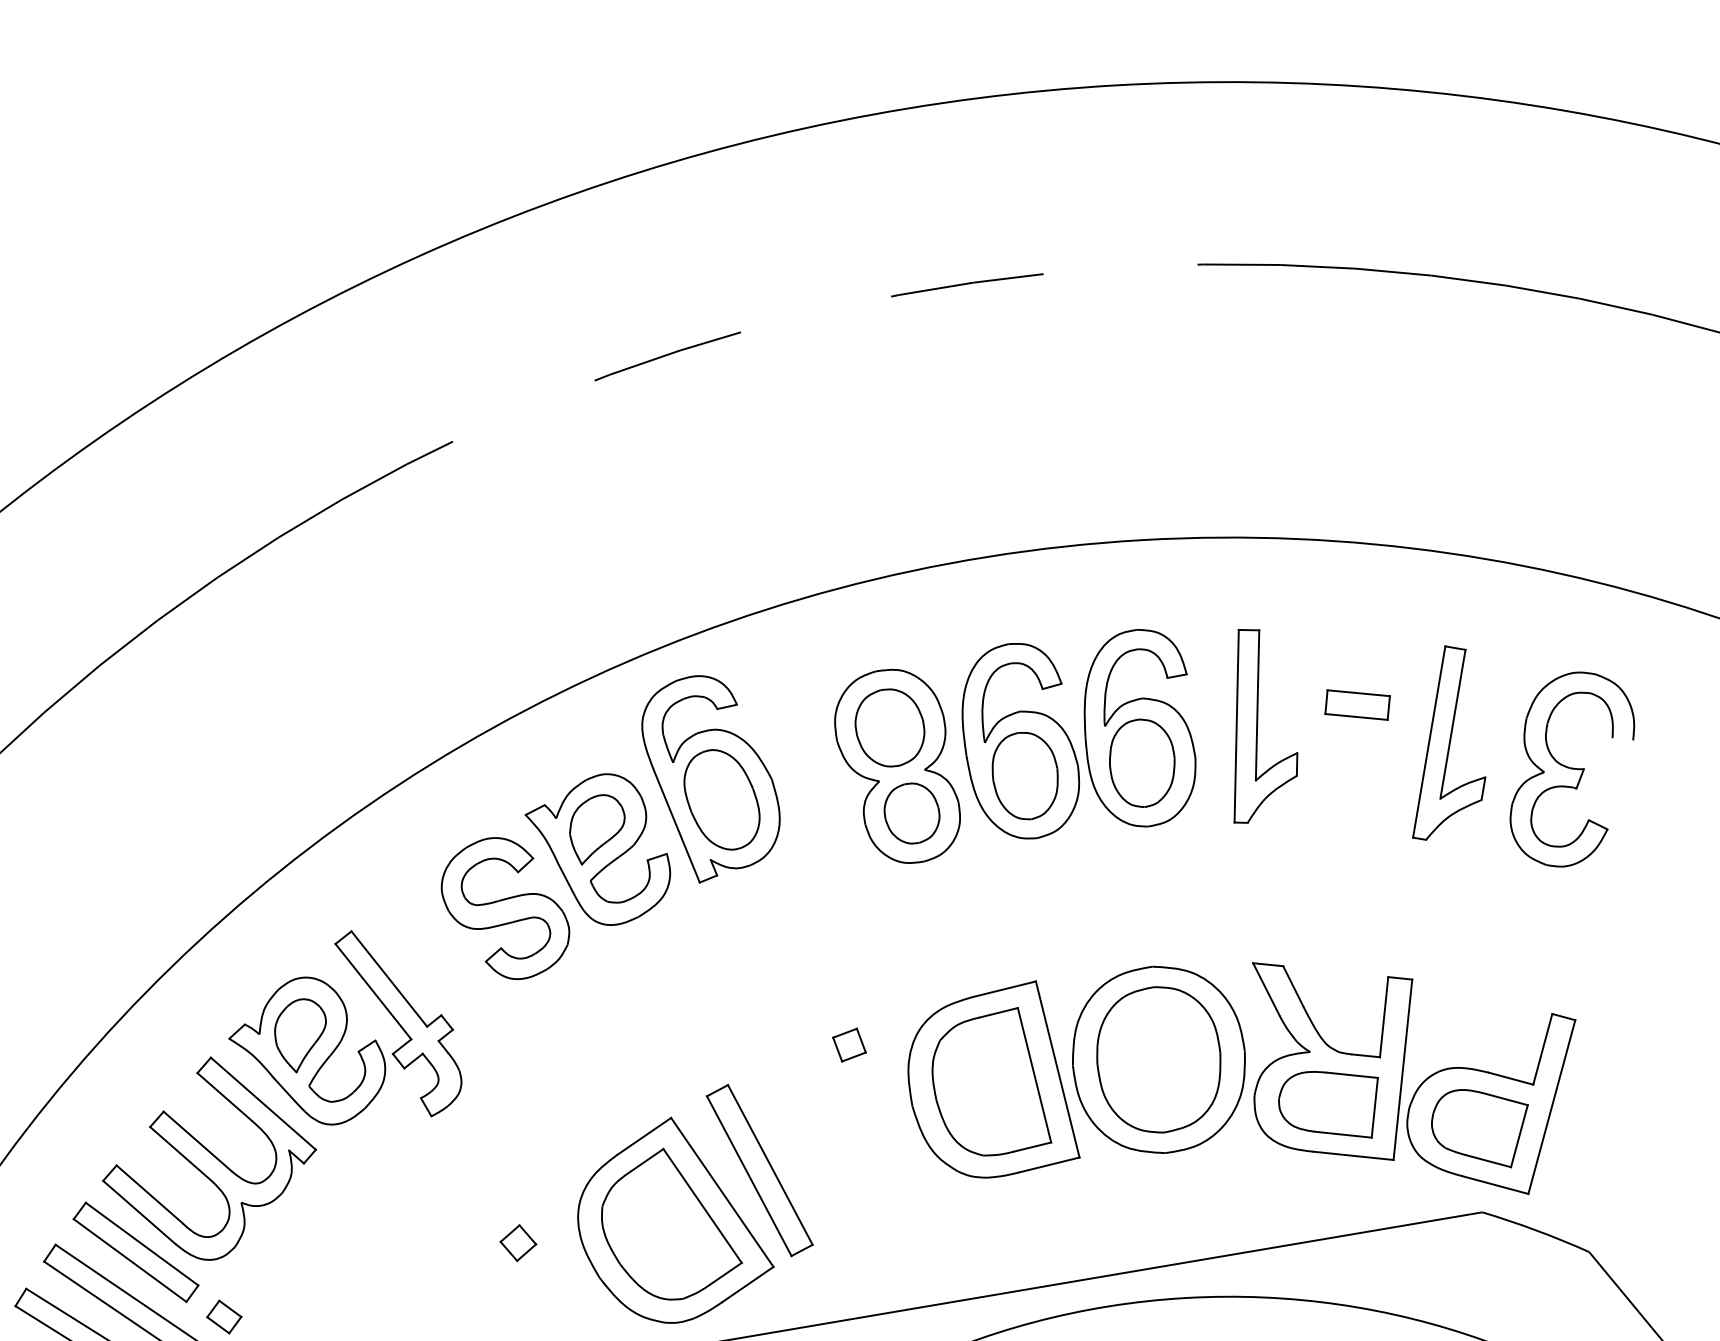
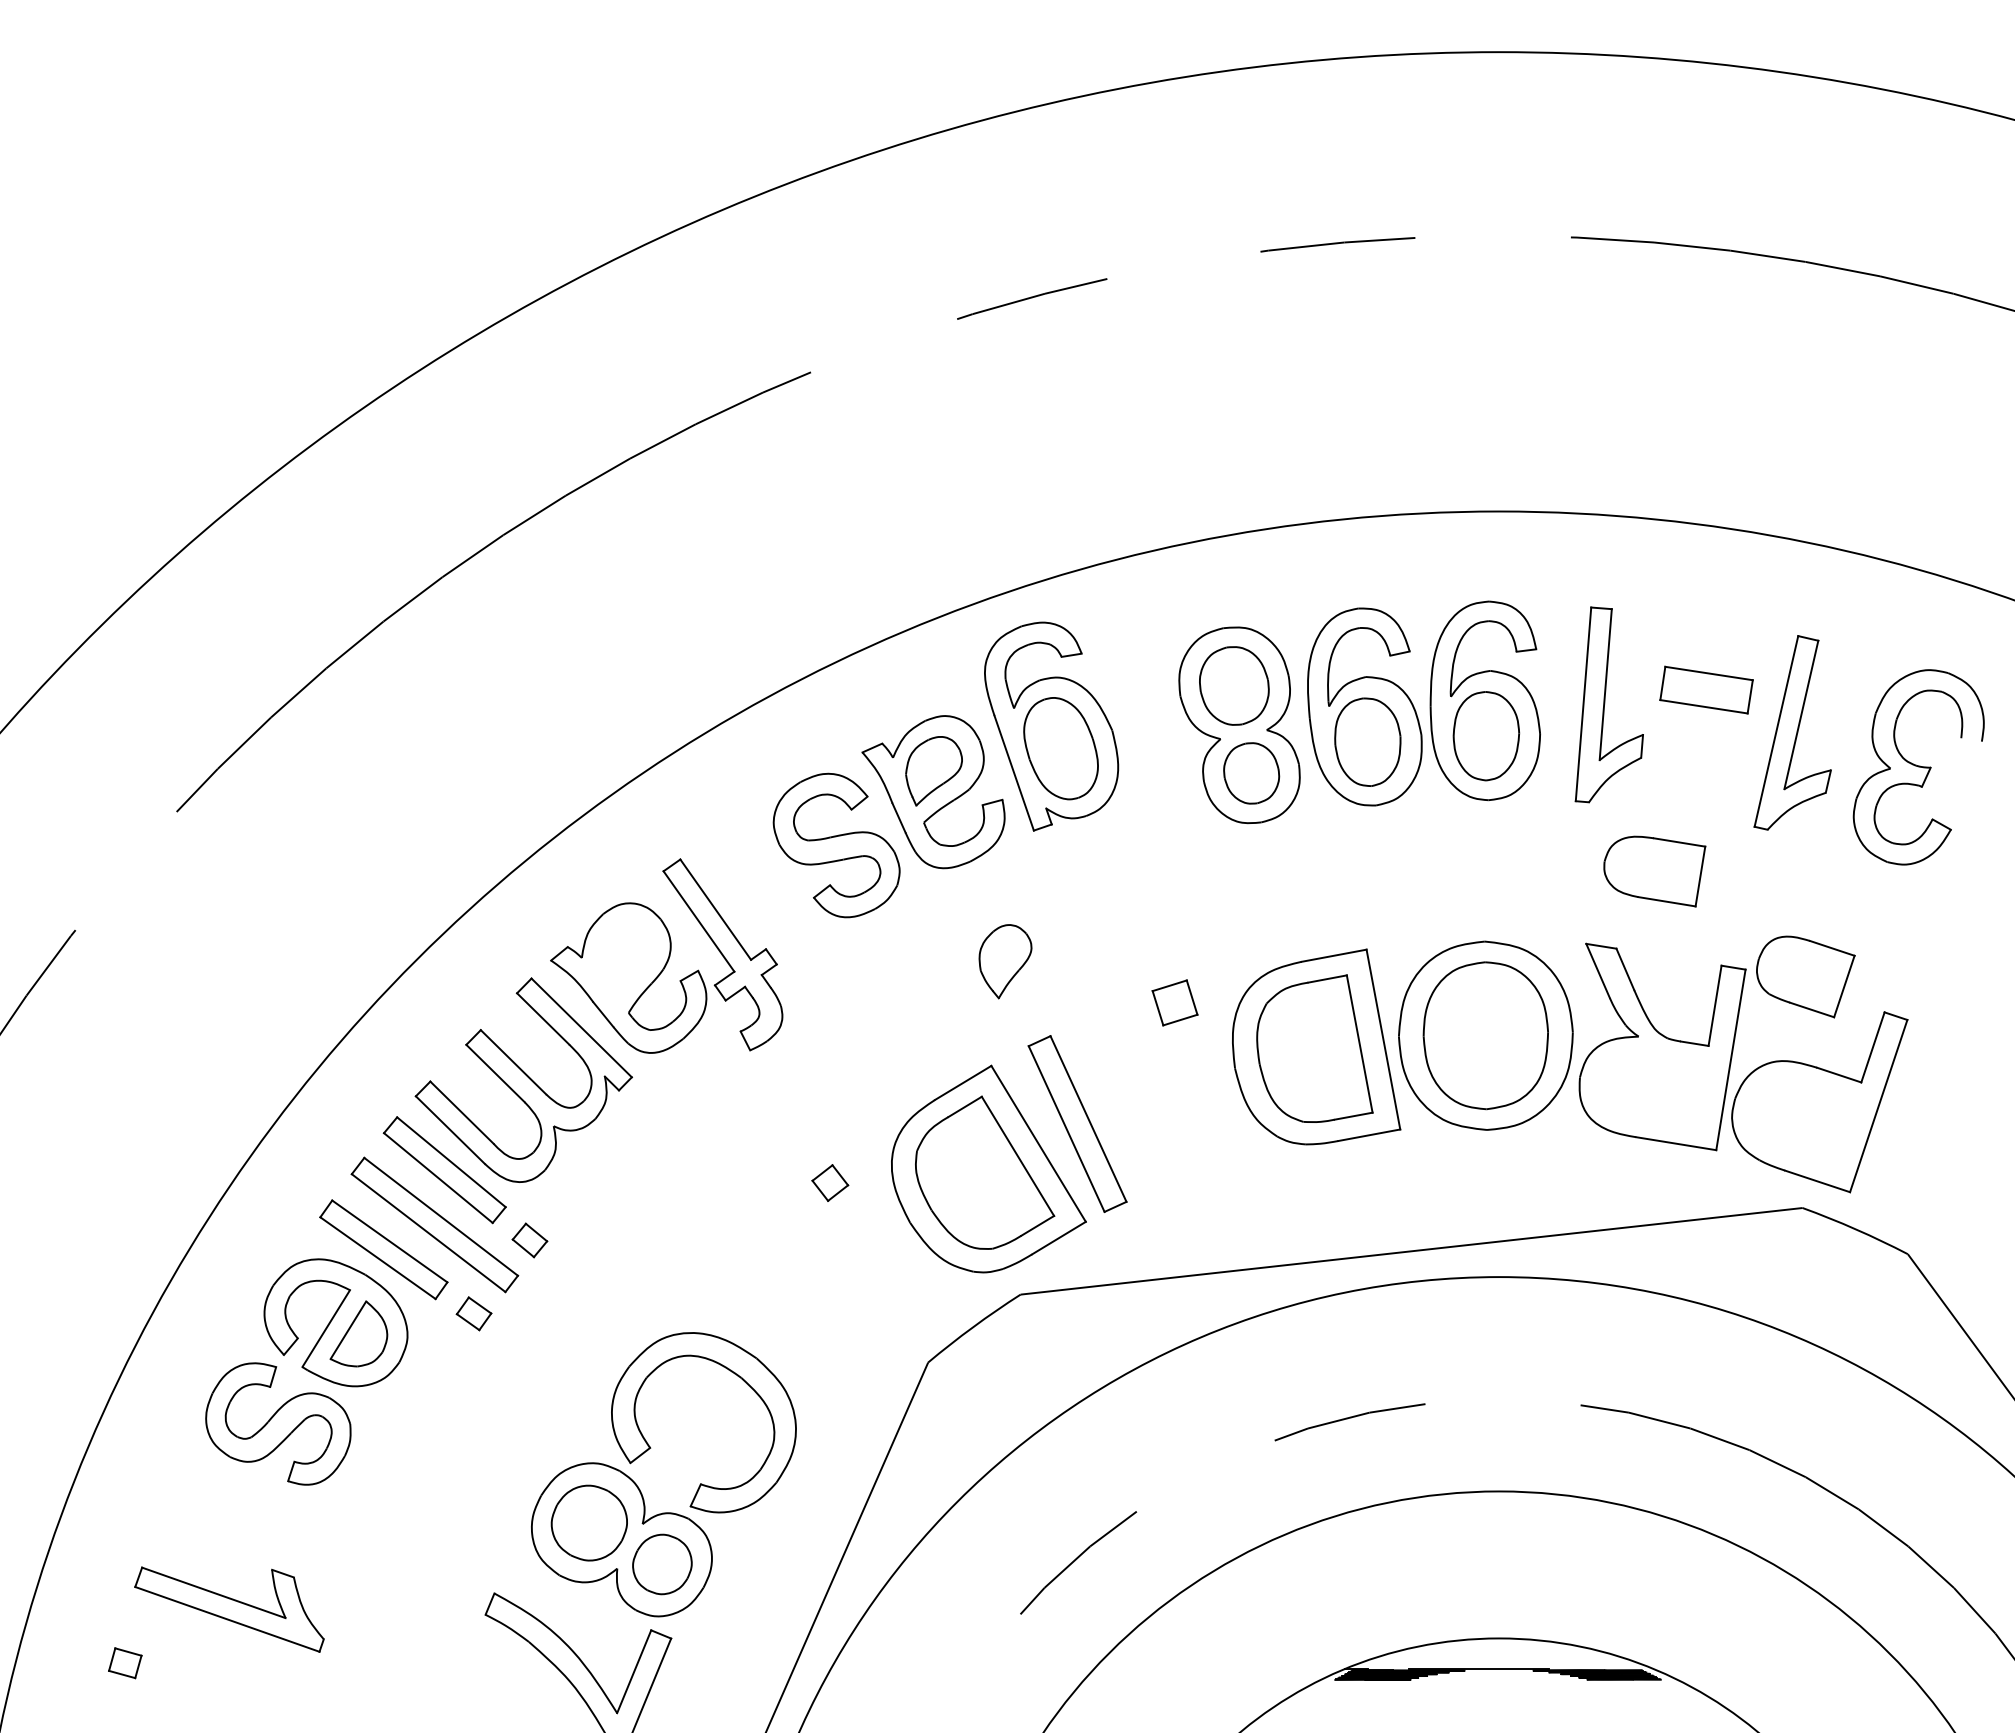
part: (1357, 704) -> (1706, 689), size x1.4
part: (300, 1035) -> (1005, 961), moved
part: (849, 1044) -> (1175, 1002), size x1.4
part: (1329, 1105) -> (1654, 871), moved
part: (1480, 1128) -> (1805, 976), moved

